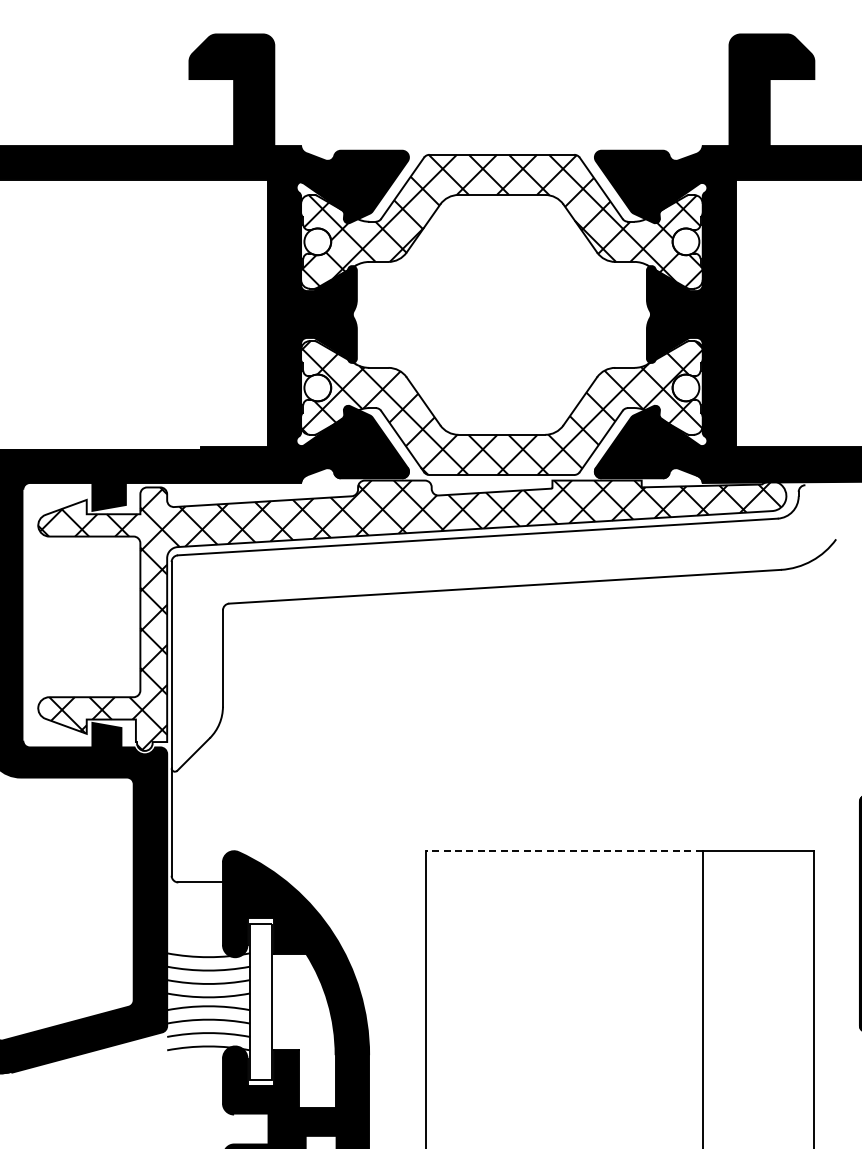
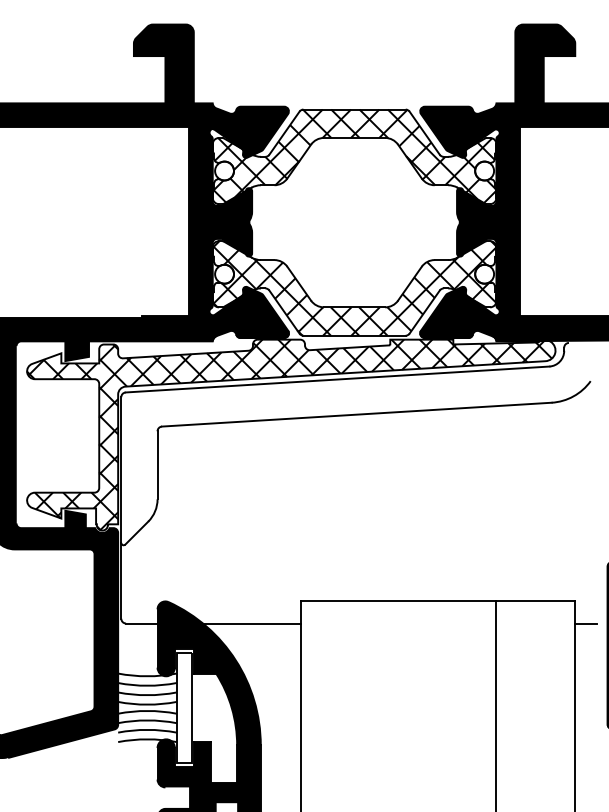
line: (563, 851) -> (398, 601), dashed -> solid
line: (356, 882) -> (251, 623), added
line: (829, 882) -> (585, 623), added

